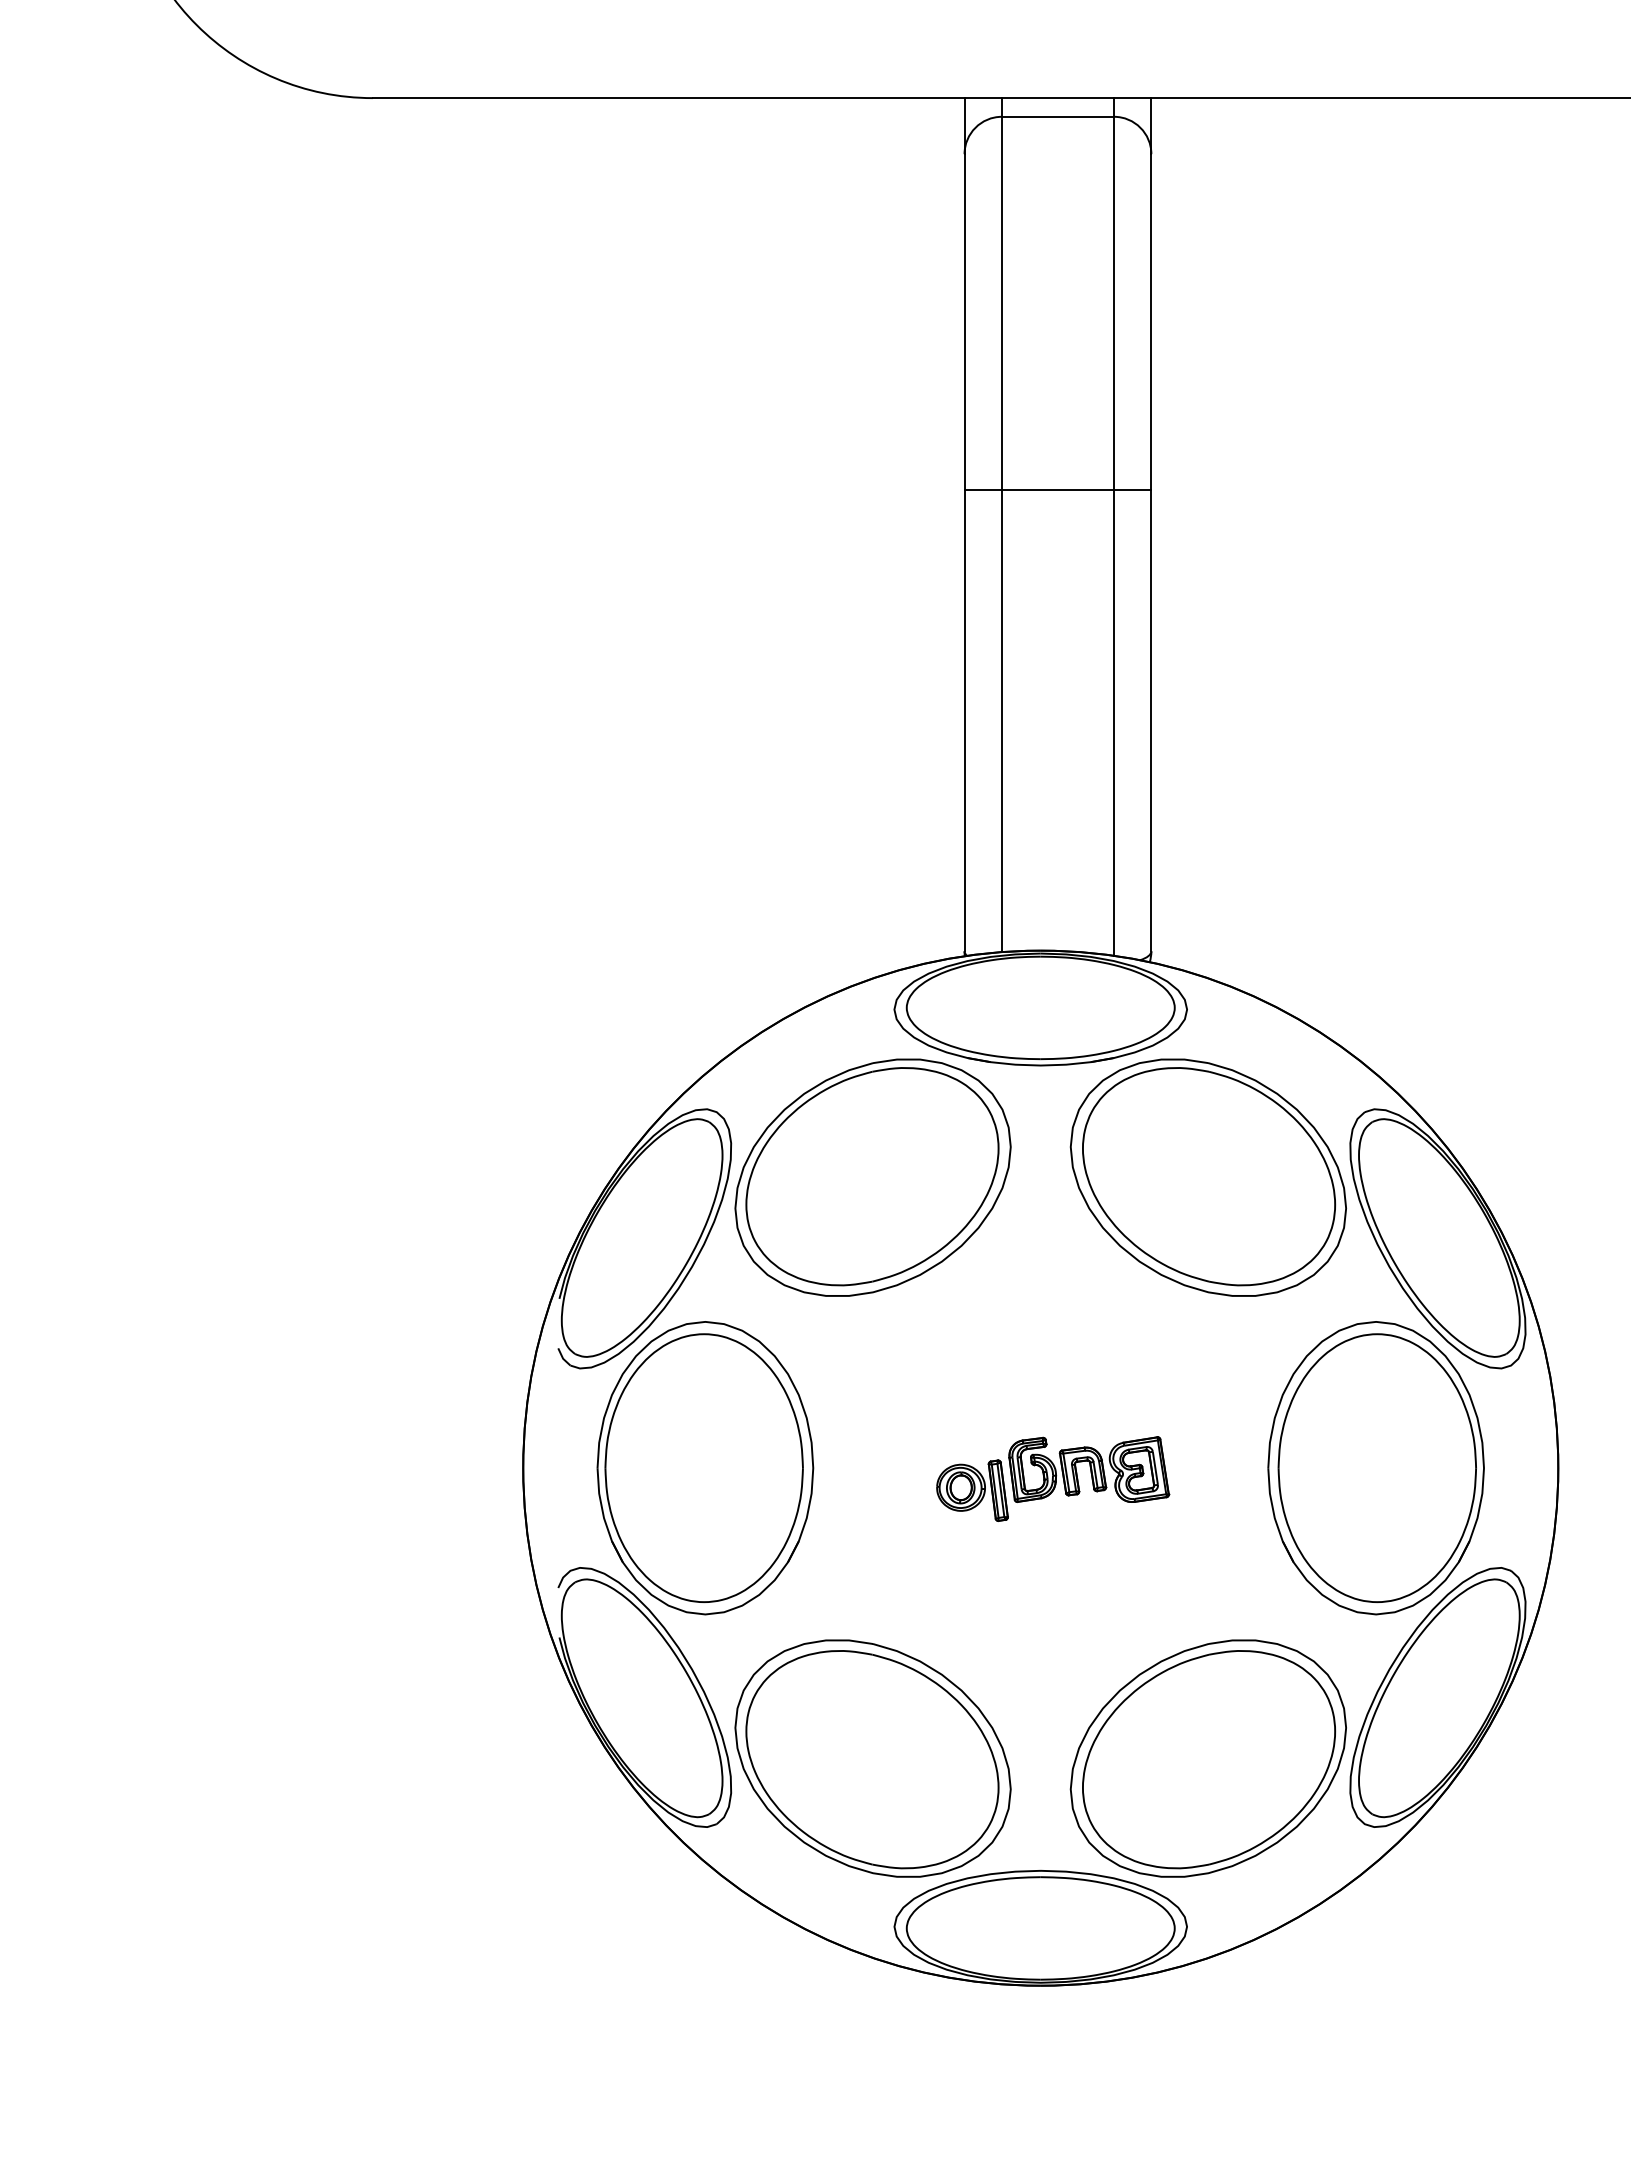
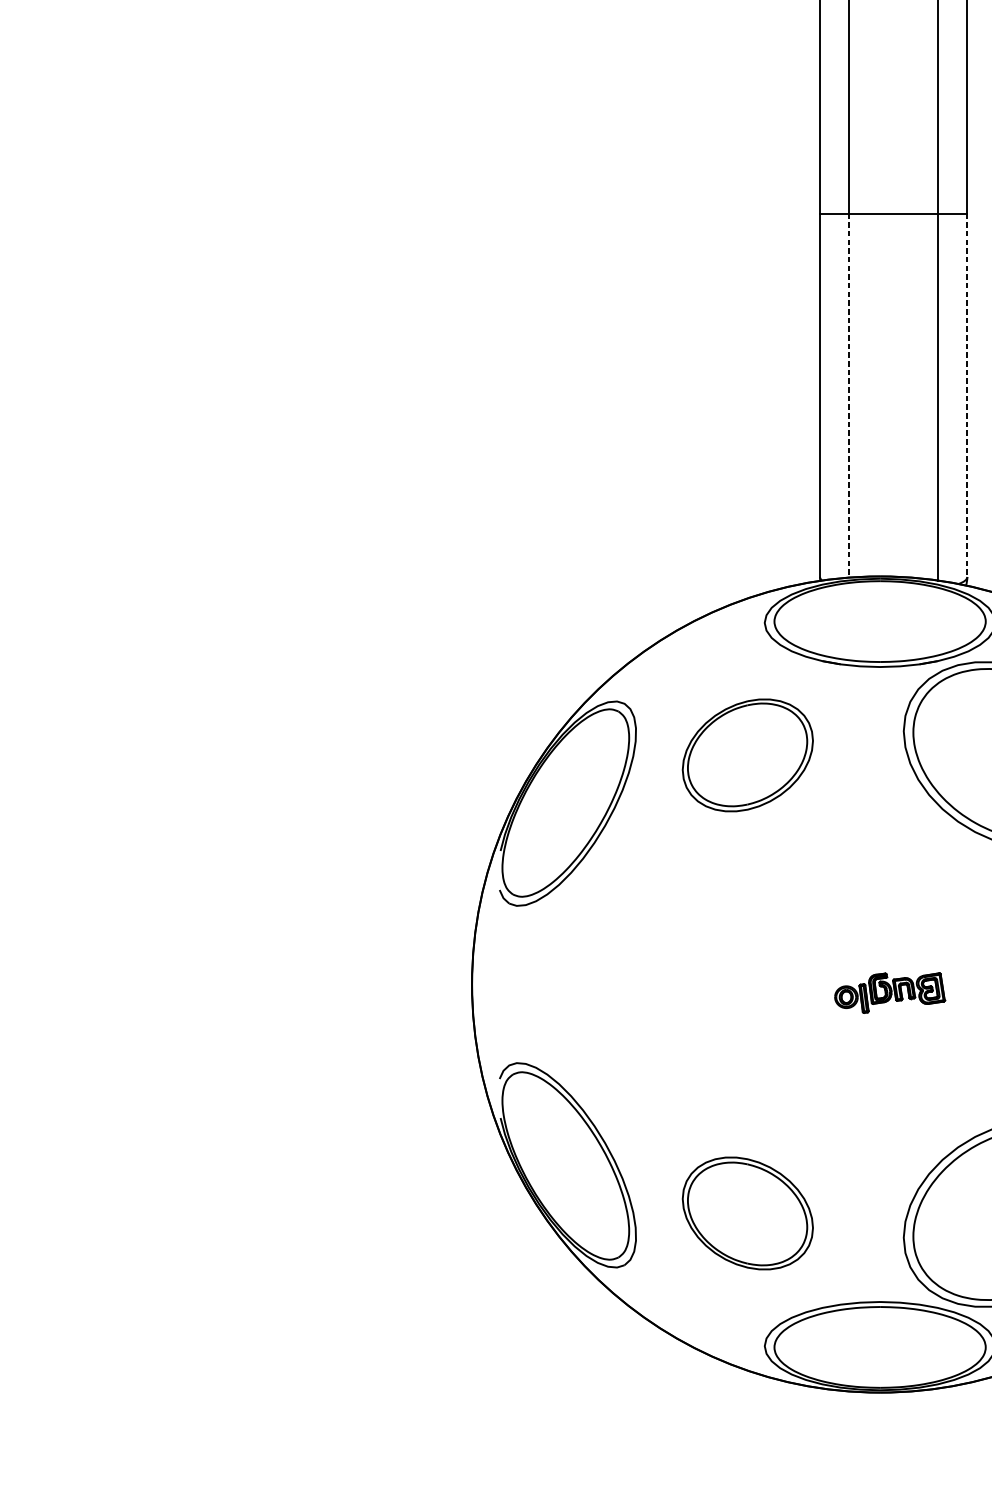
line: (1001, 721) -> (849, 395), solid -> dashed
line: (1151, 721) -> (967, 395), solid -> dashed
part: (872, 1177) -> (747, 755), size x0.6
part: (705, 1468) -> (615, 984), removed
part: (1053, 1478) -> (890, 992), size x0.6
part: (872, 1758) -> (747, 1213), size x0.6

